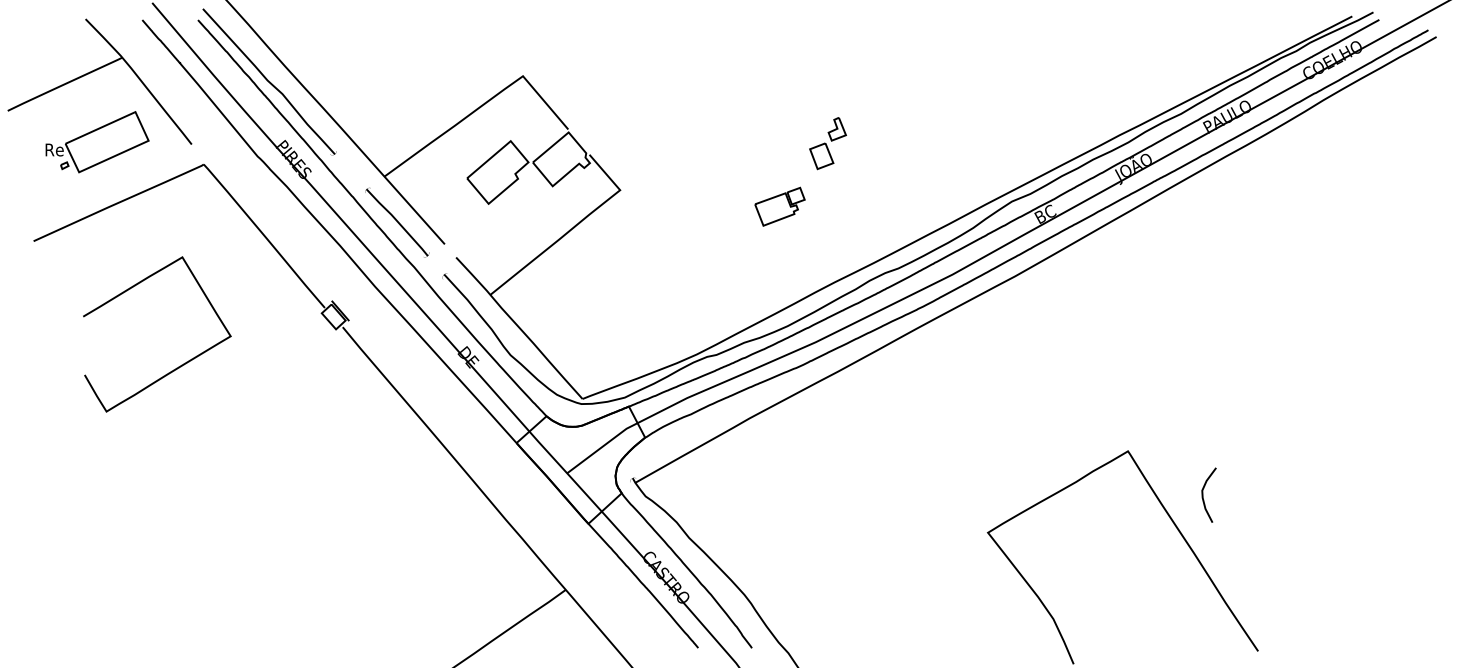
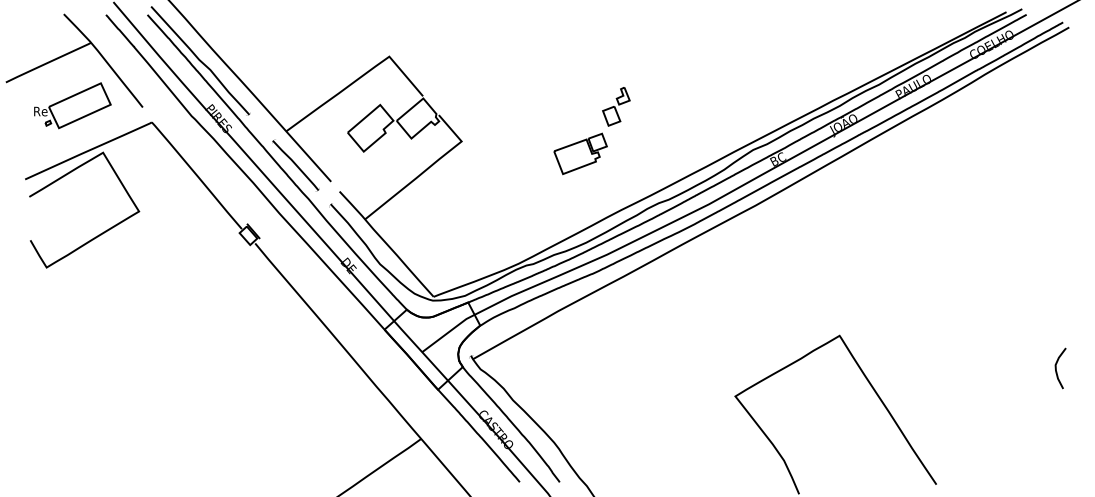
part: (779, 206) -> (580, 153), size x1.43
curve: (176, 367) -> (98, 234), moved
curve: (1203, 494) -> (1056, 367), moved

